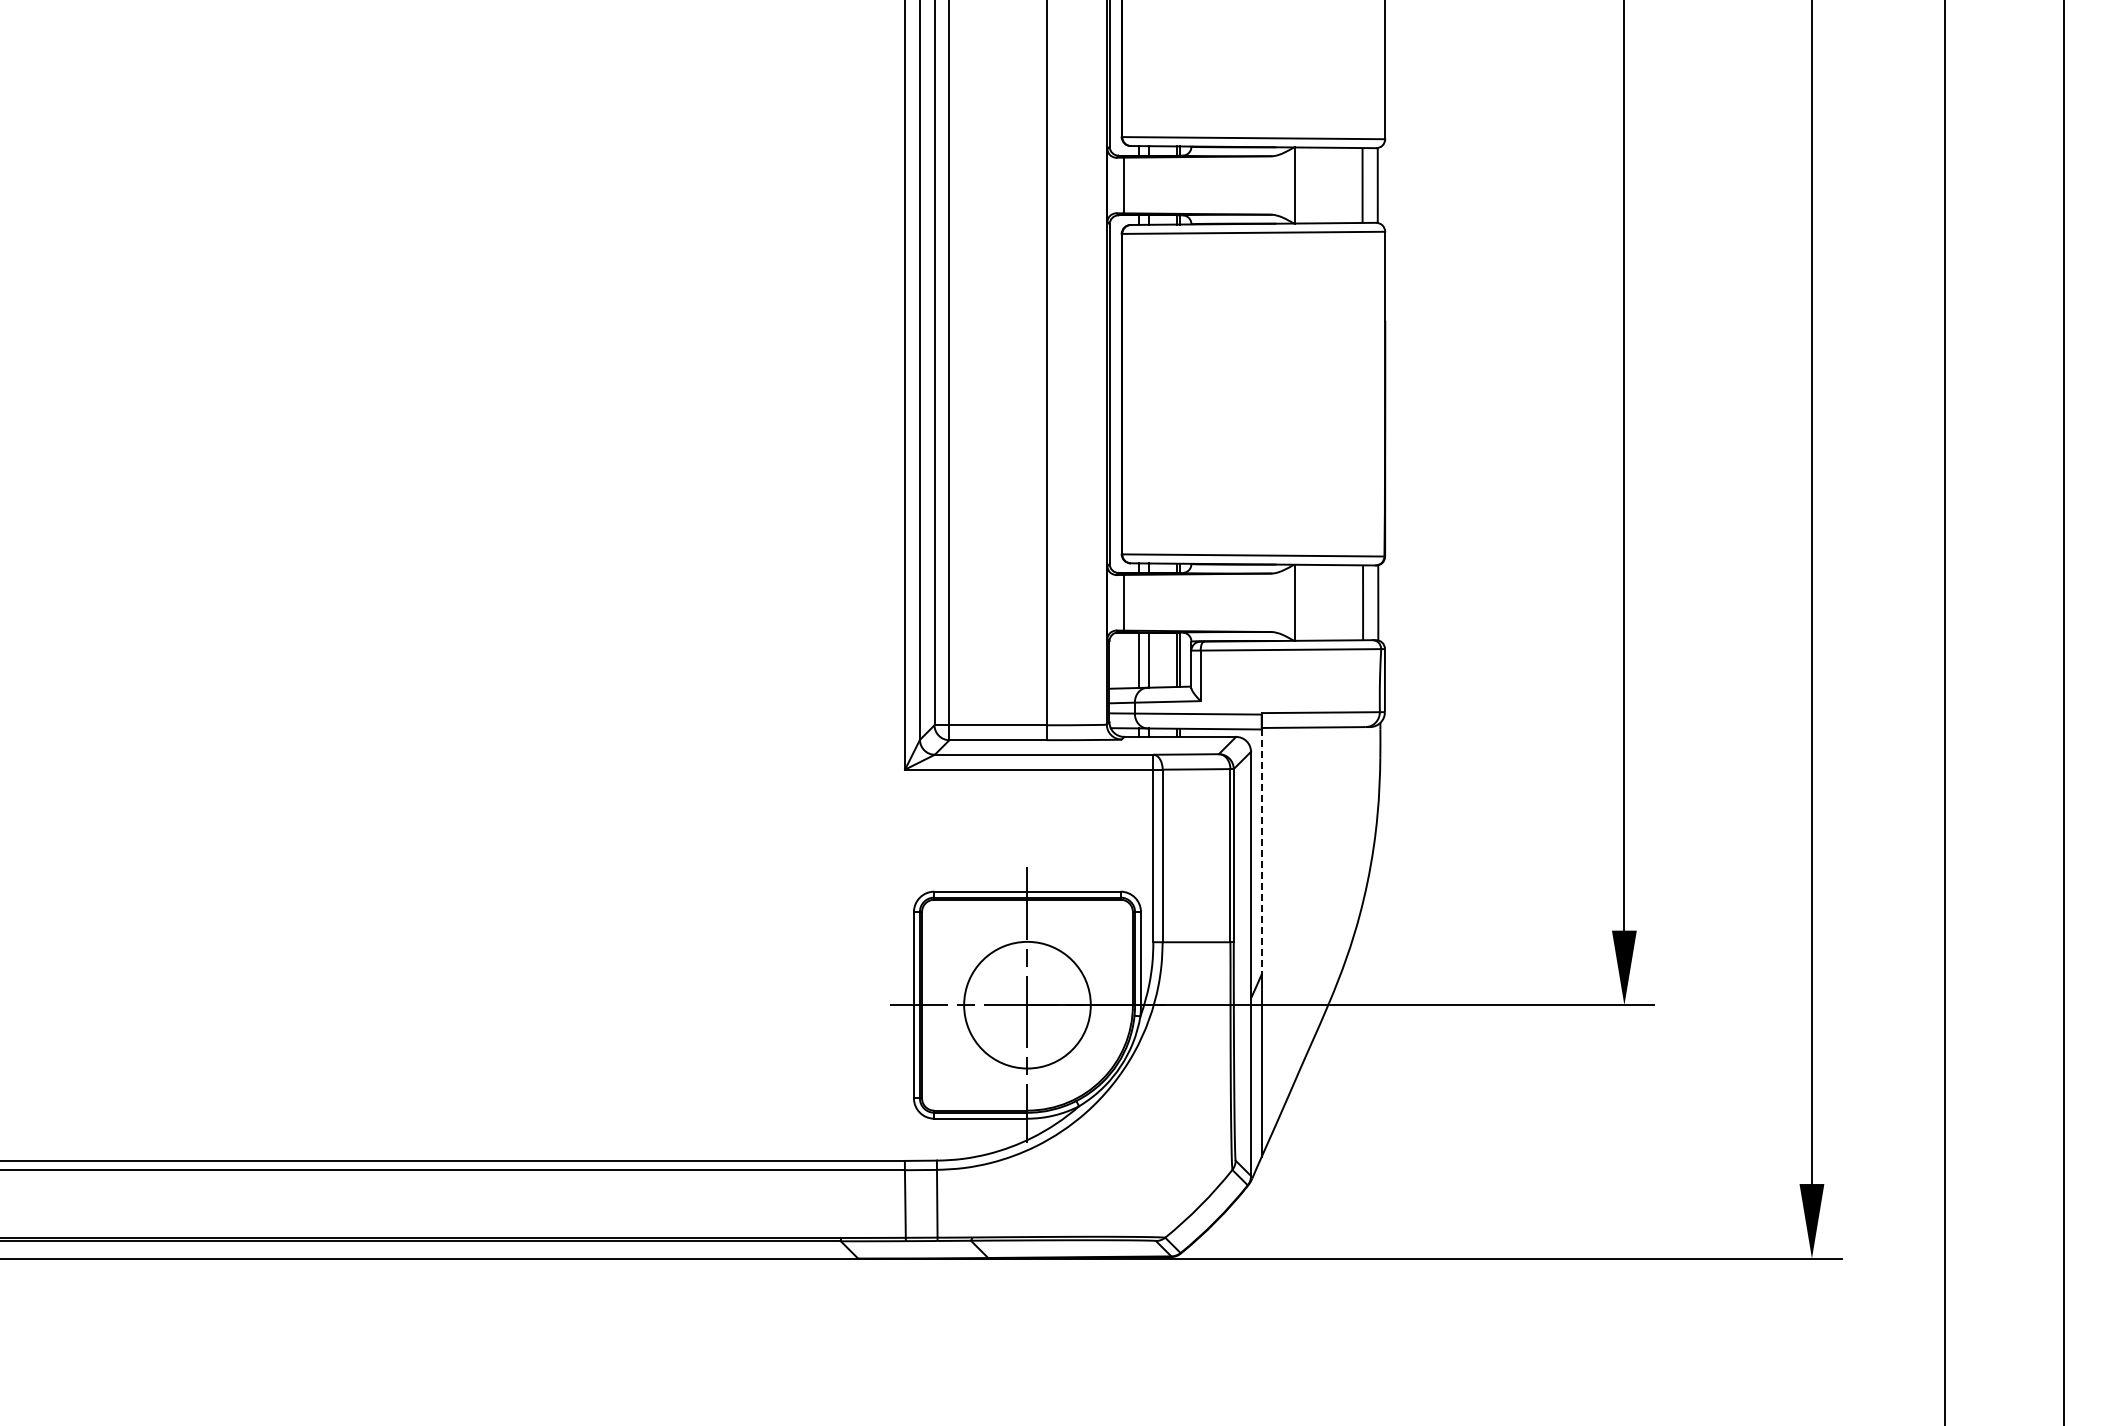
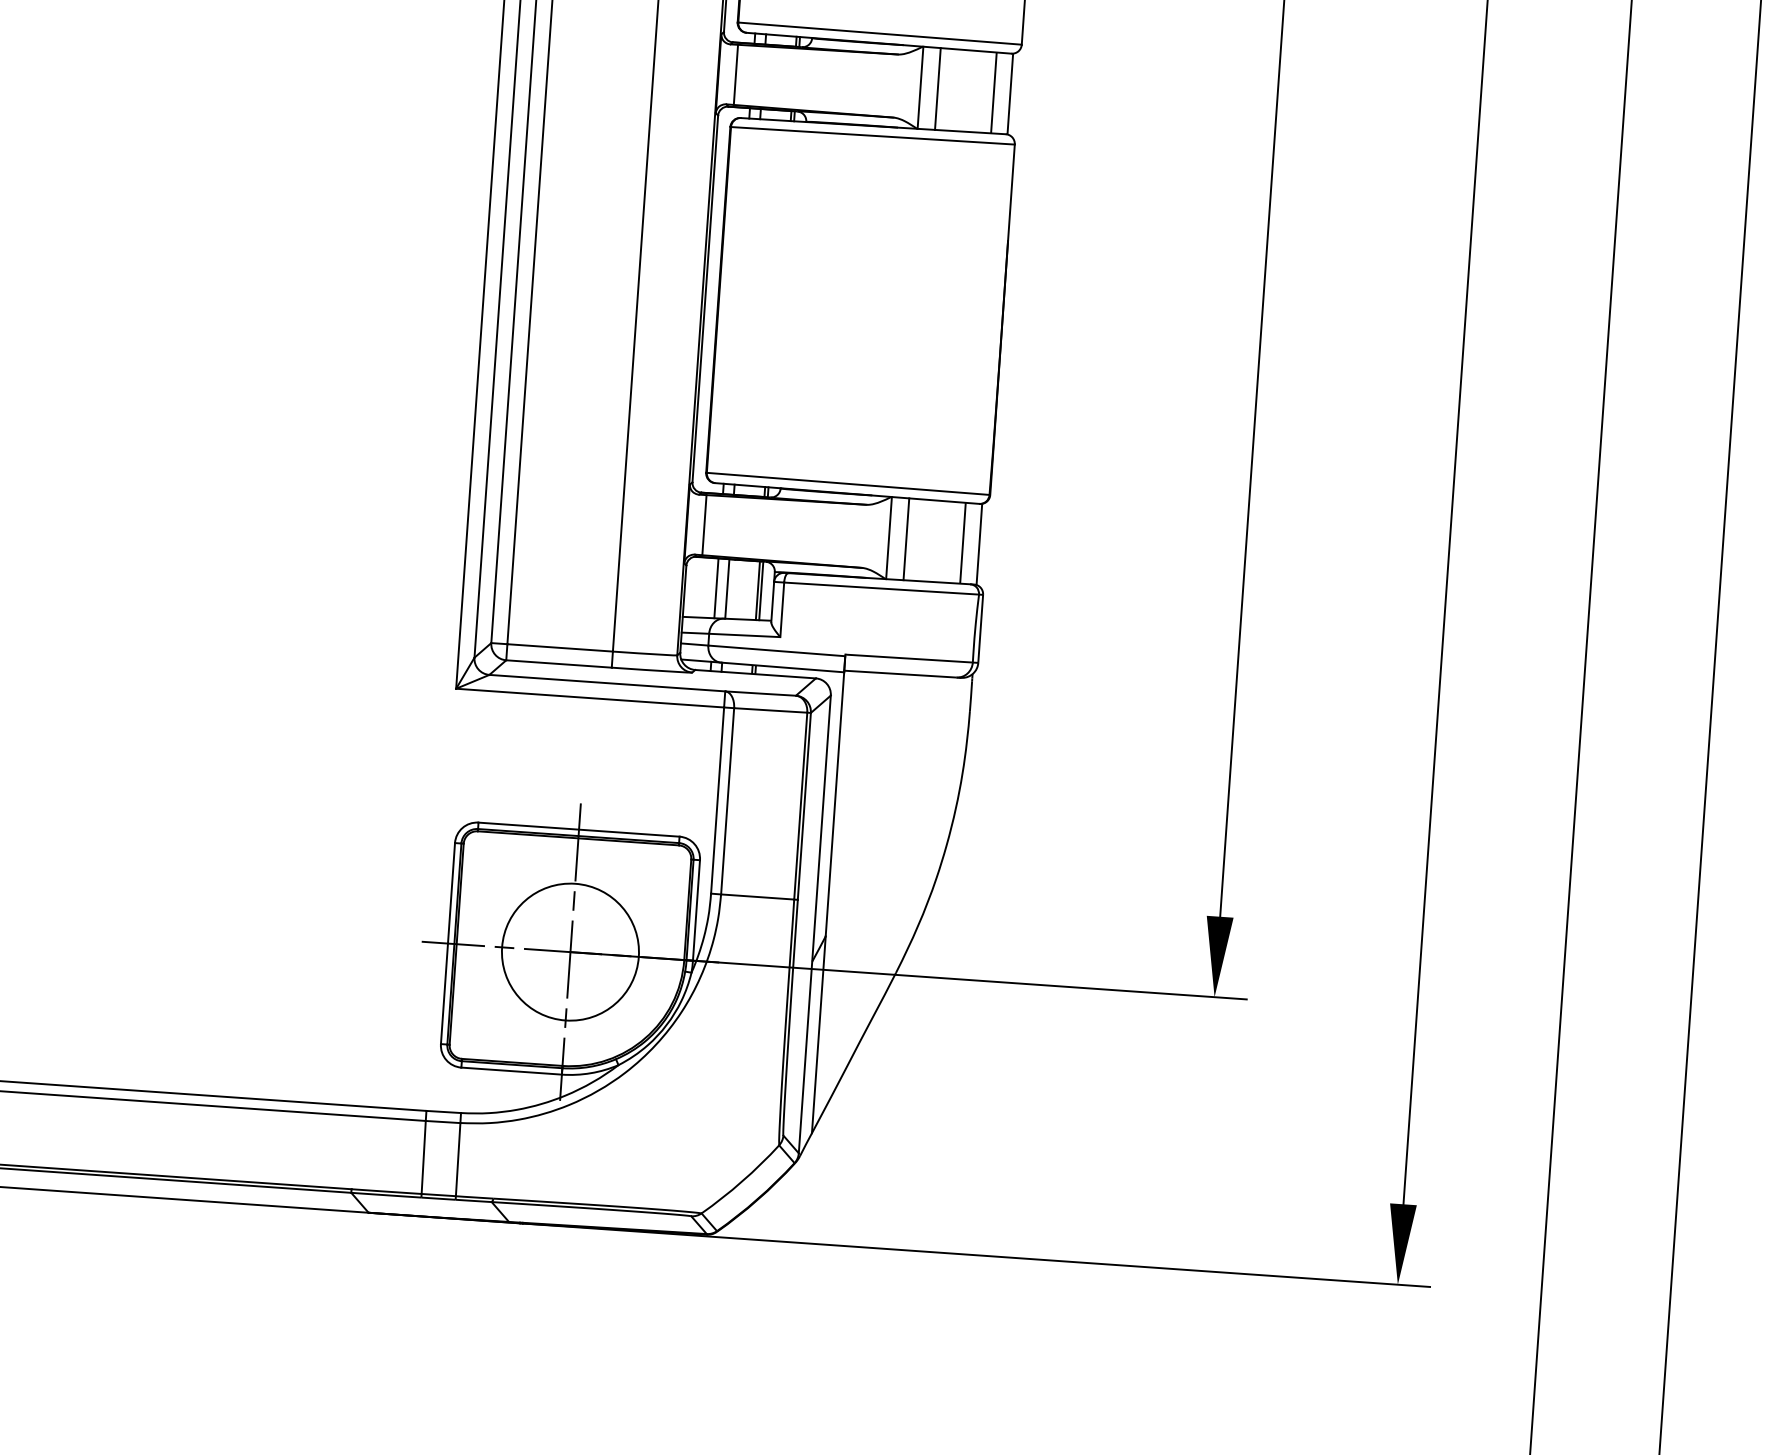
line: (1310, 185) -> (937, 88), added
line: (1310, 602) -> (906, 538), added
line: (1261, 852) -> (834, 805), dashed -> solid

